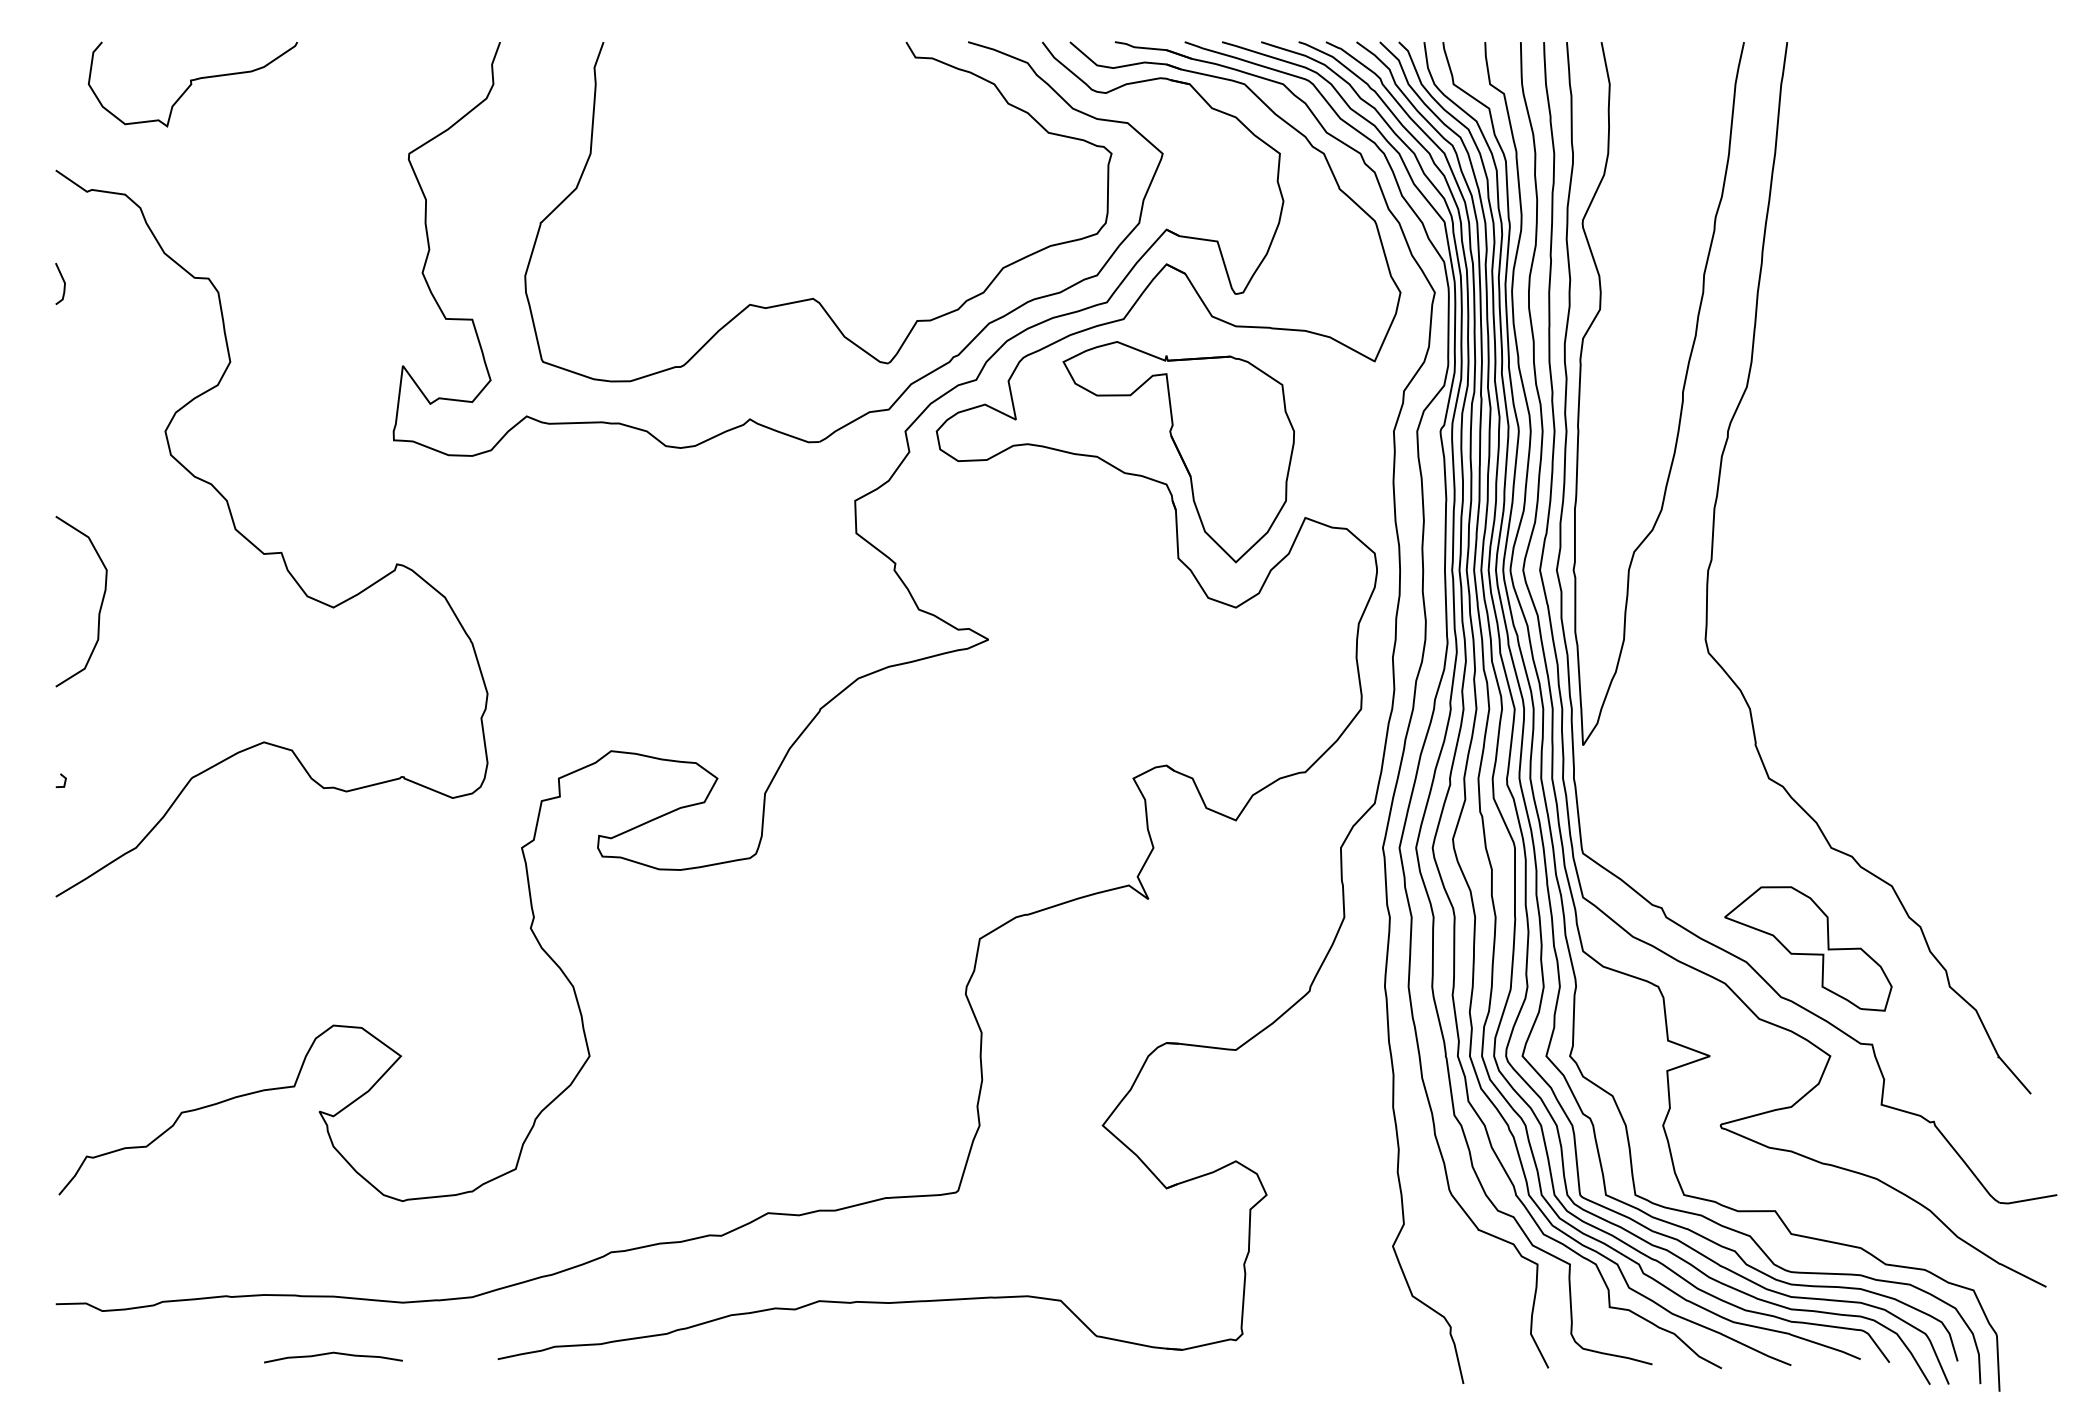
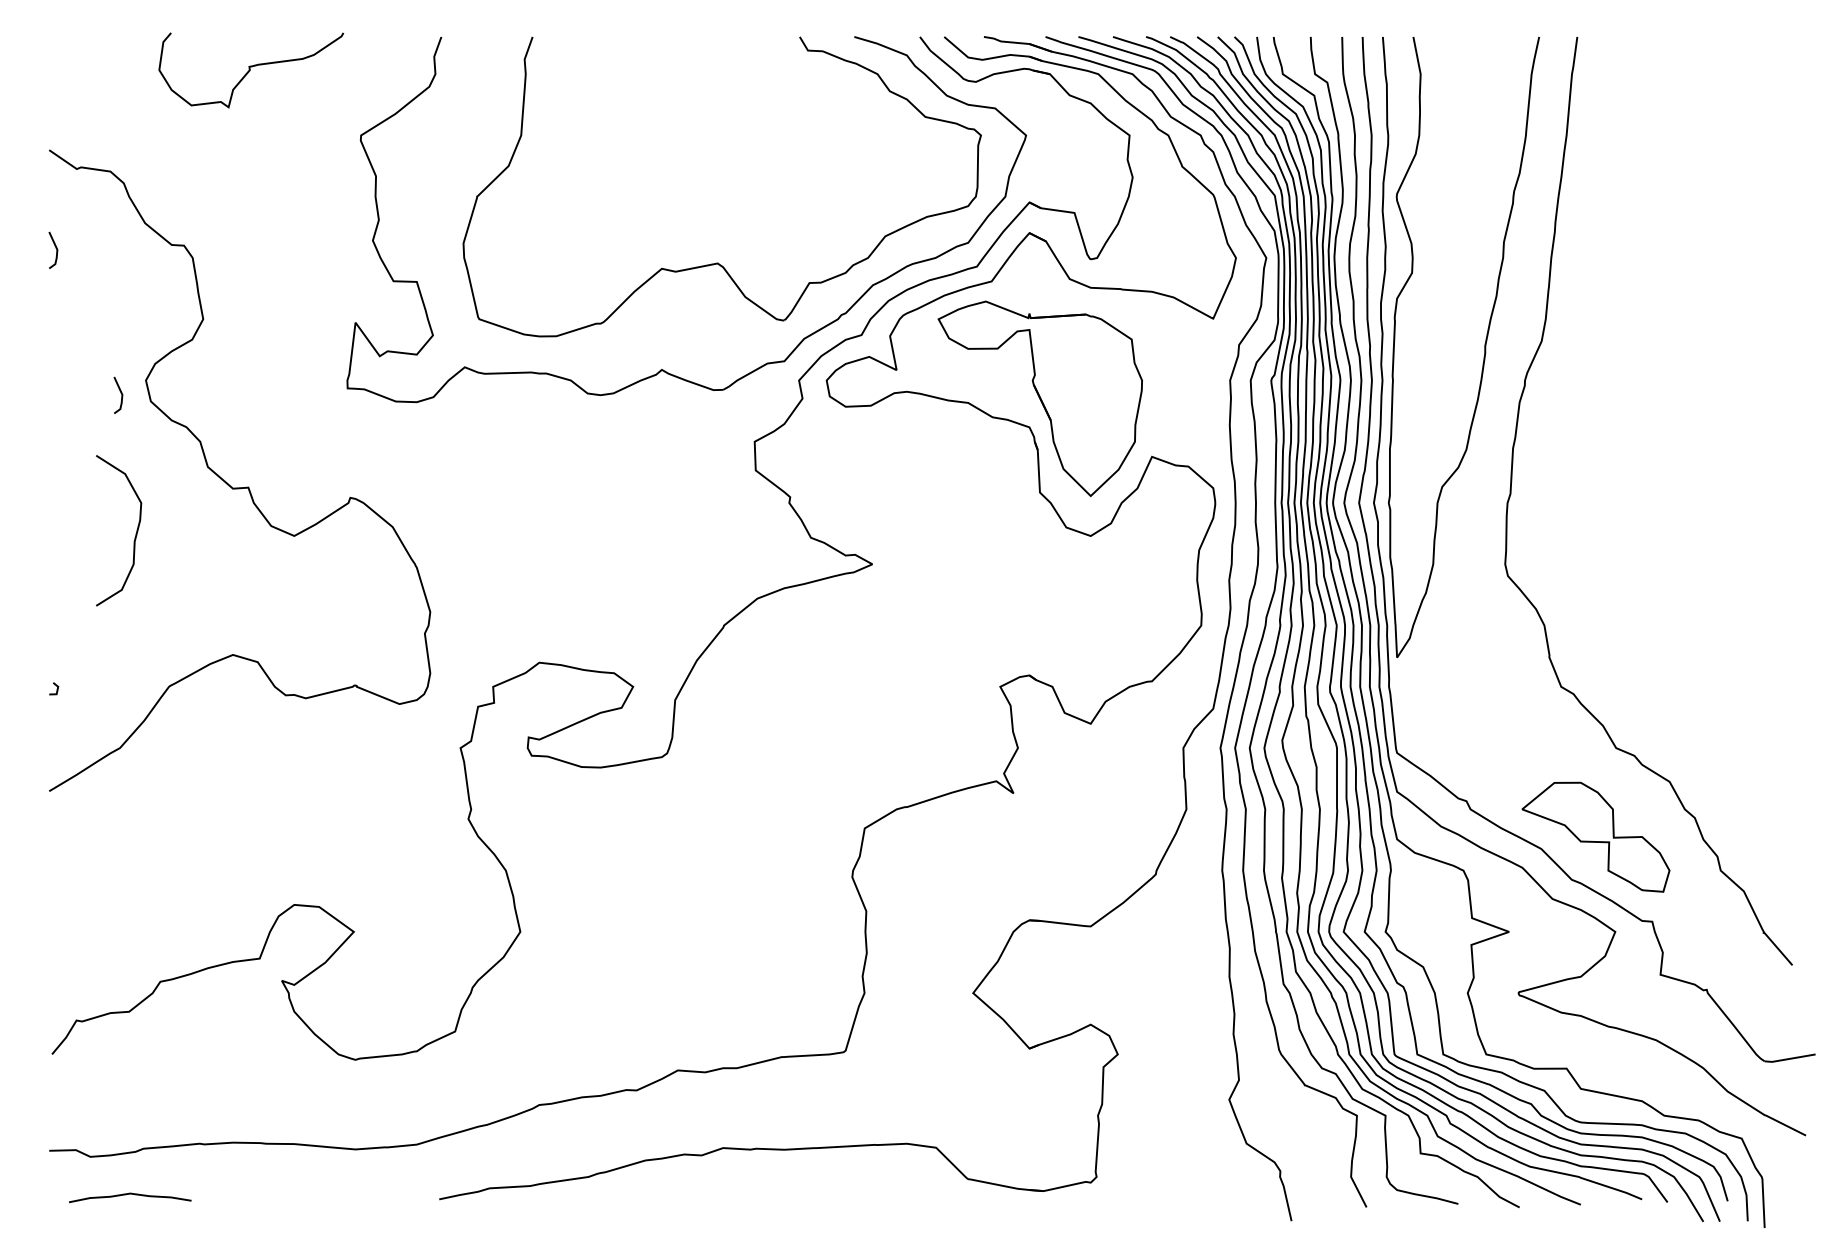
curve: (192, 84) -> (250, 70), moved
line: (136, 446) -> (120, 393), added
curve: (100, 604) -> (135, 533), moved
curve: (333, 1353) -> (130, 1194), moved

